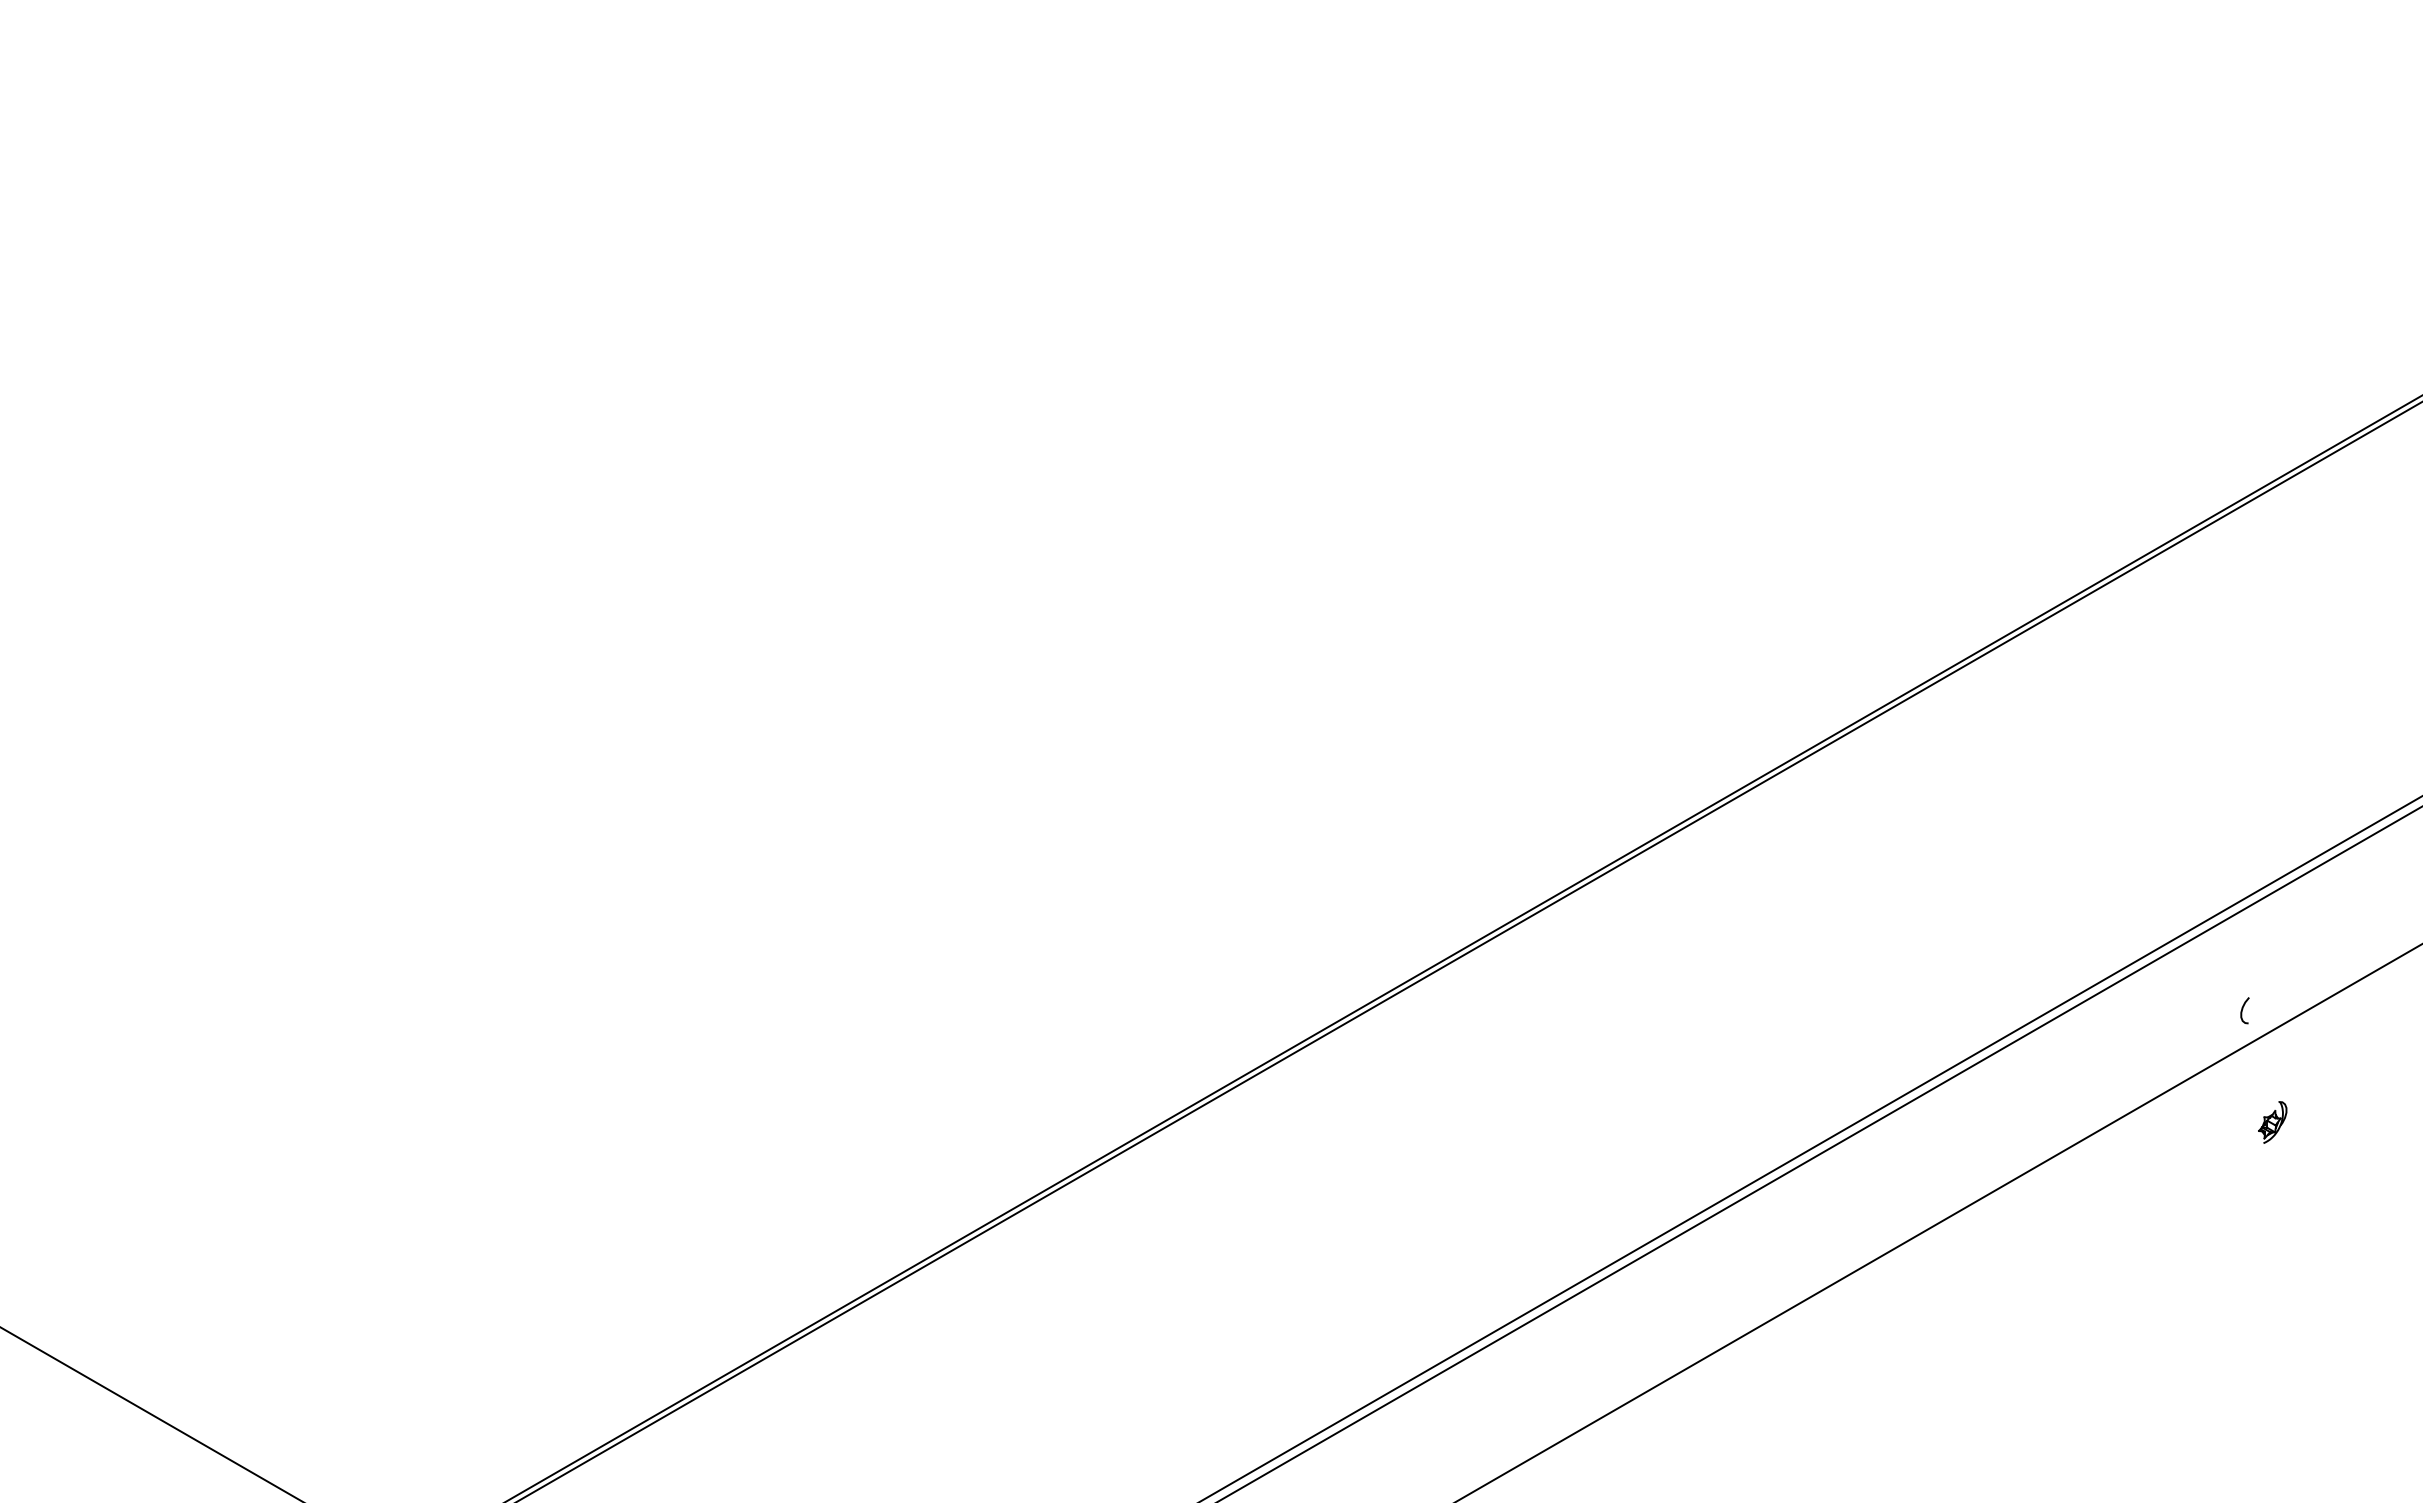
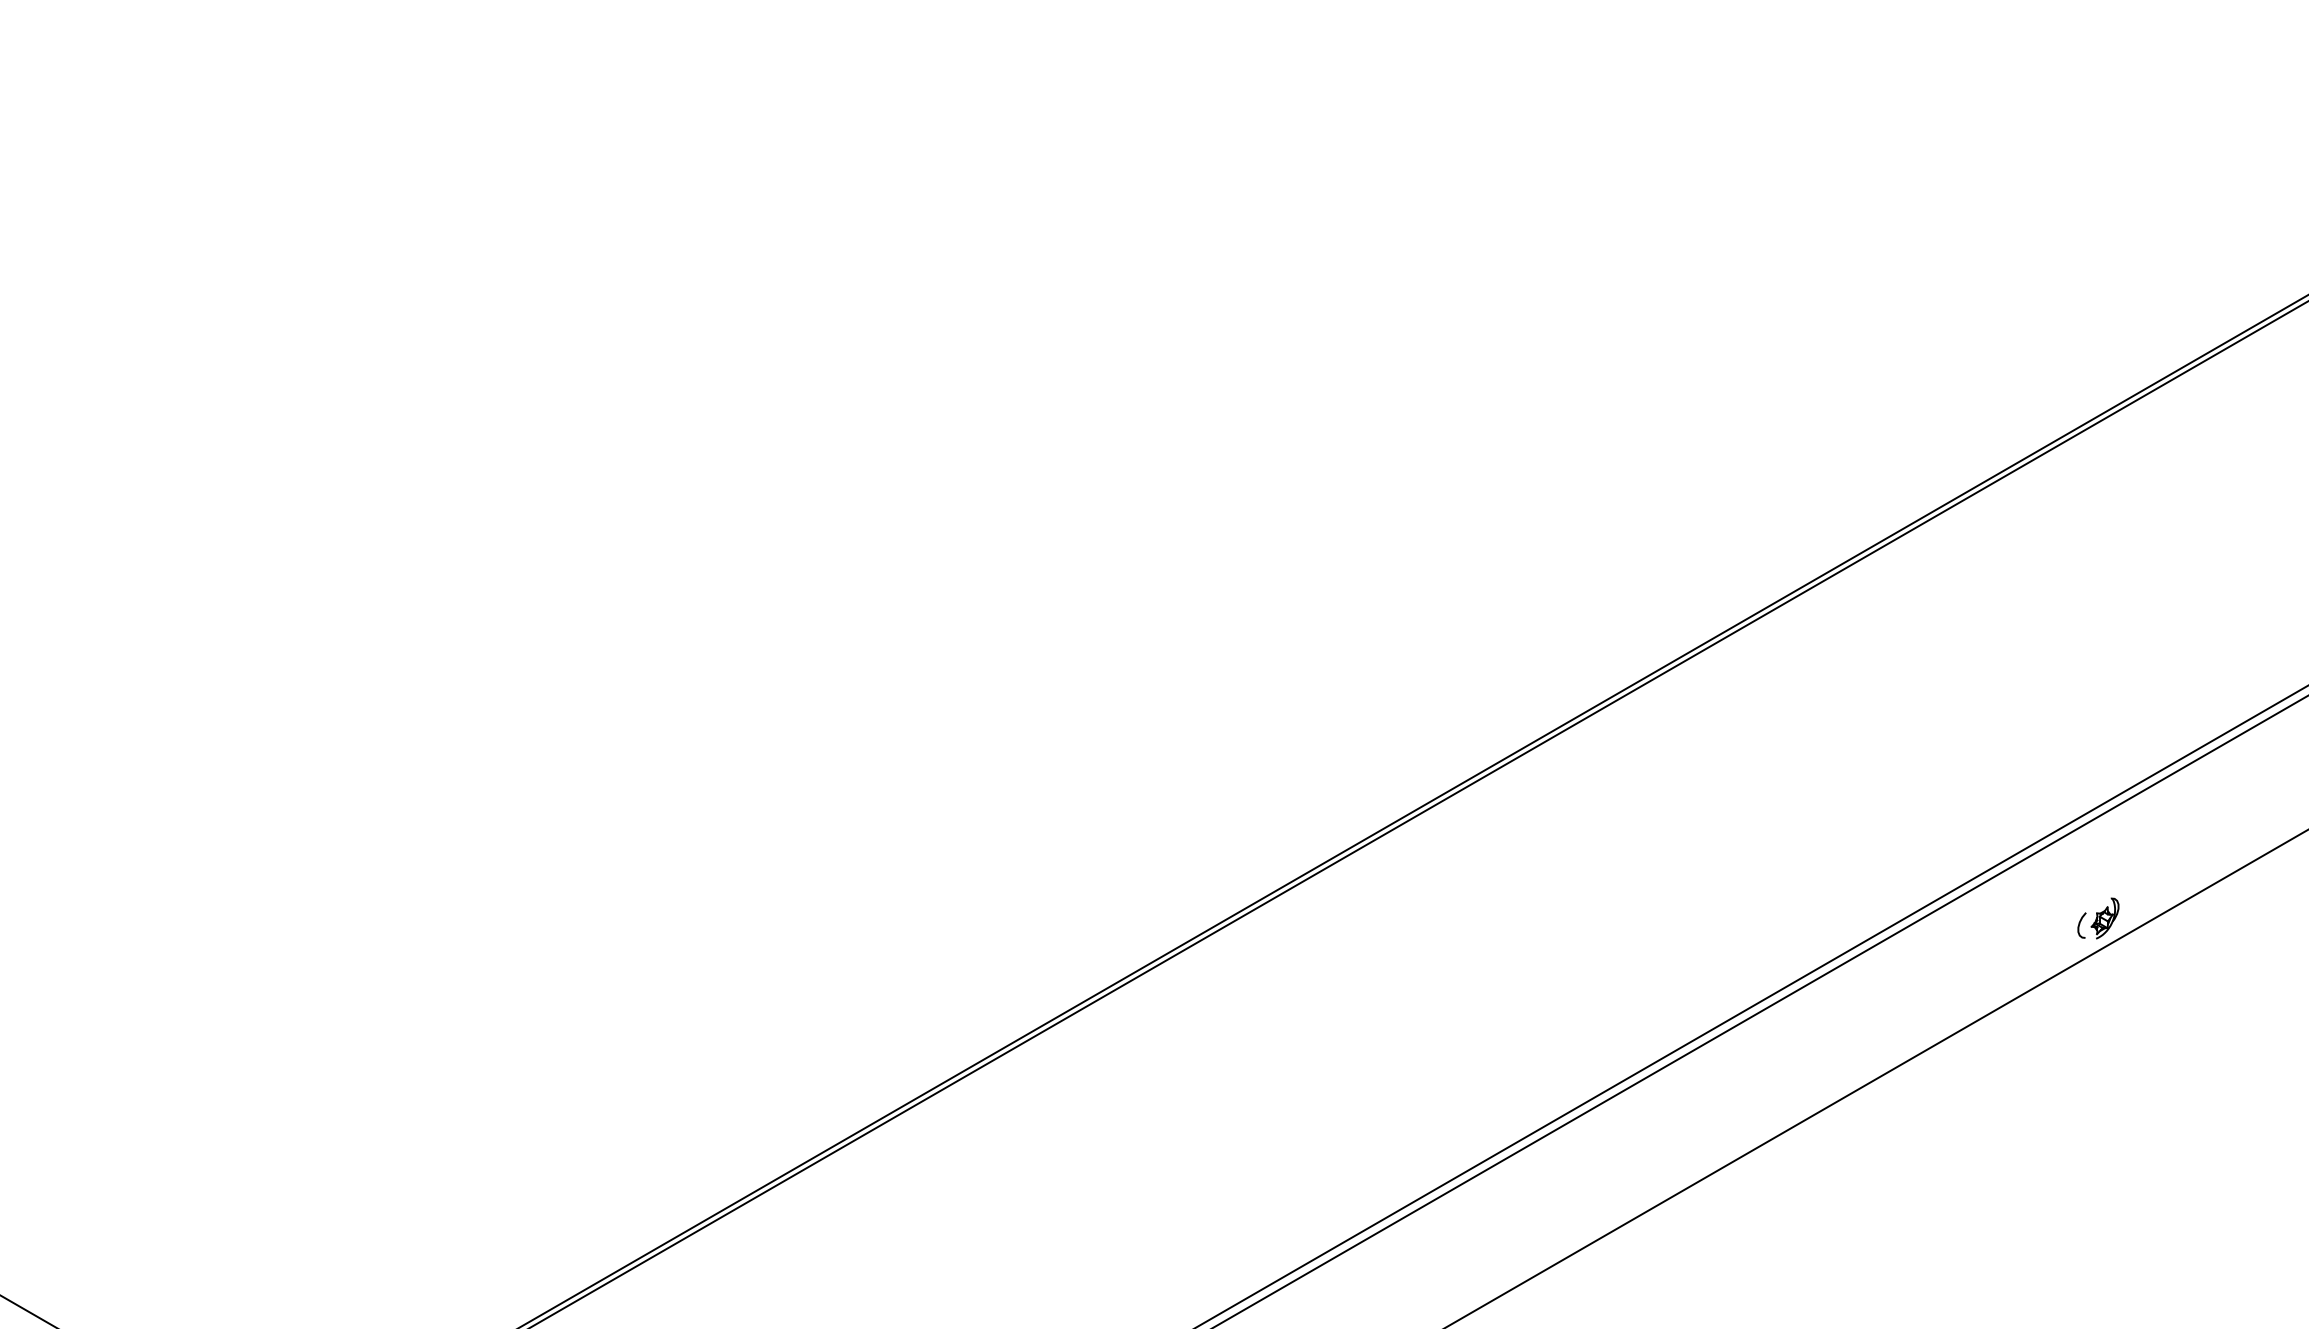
part: (2272, 1122) -> (2104, 918), moved

